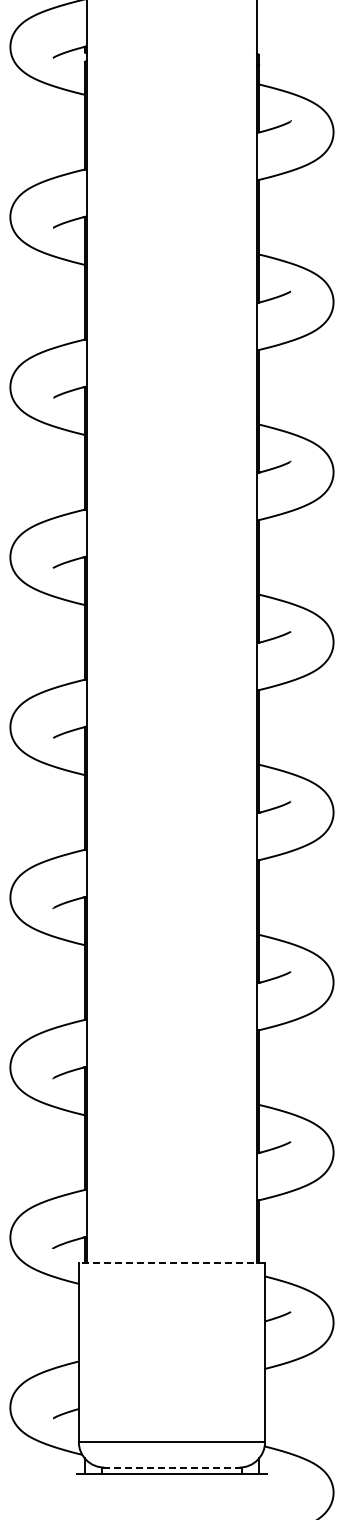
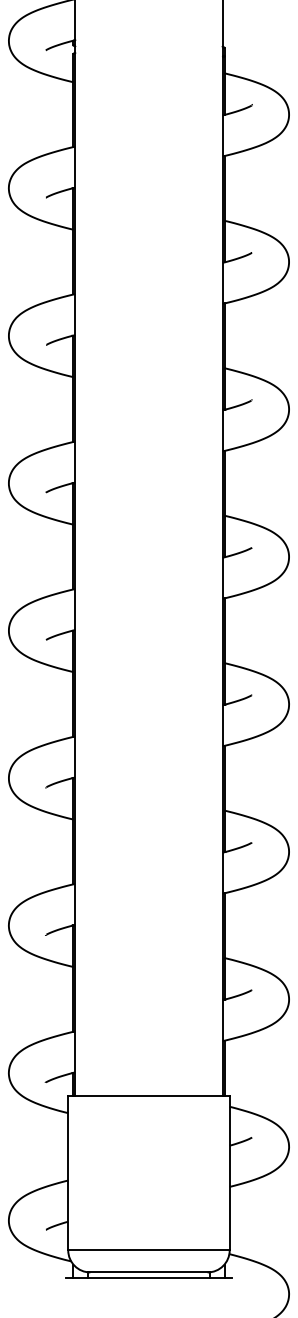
line: (171, 1263) -> (148, 1095), dashed -> solid
line: (171, 1467) -> (148, 1272), dashed -> solid

